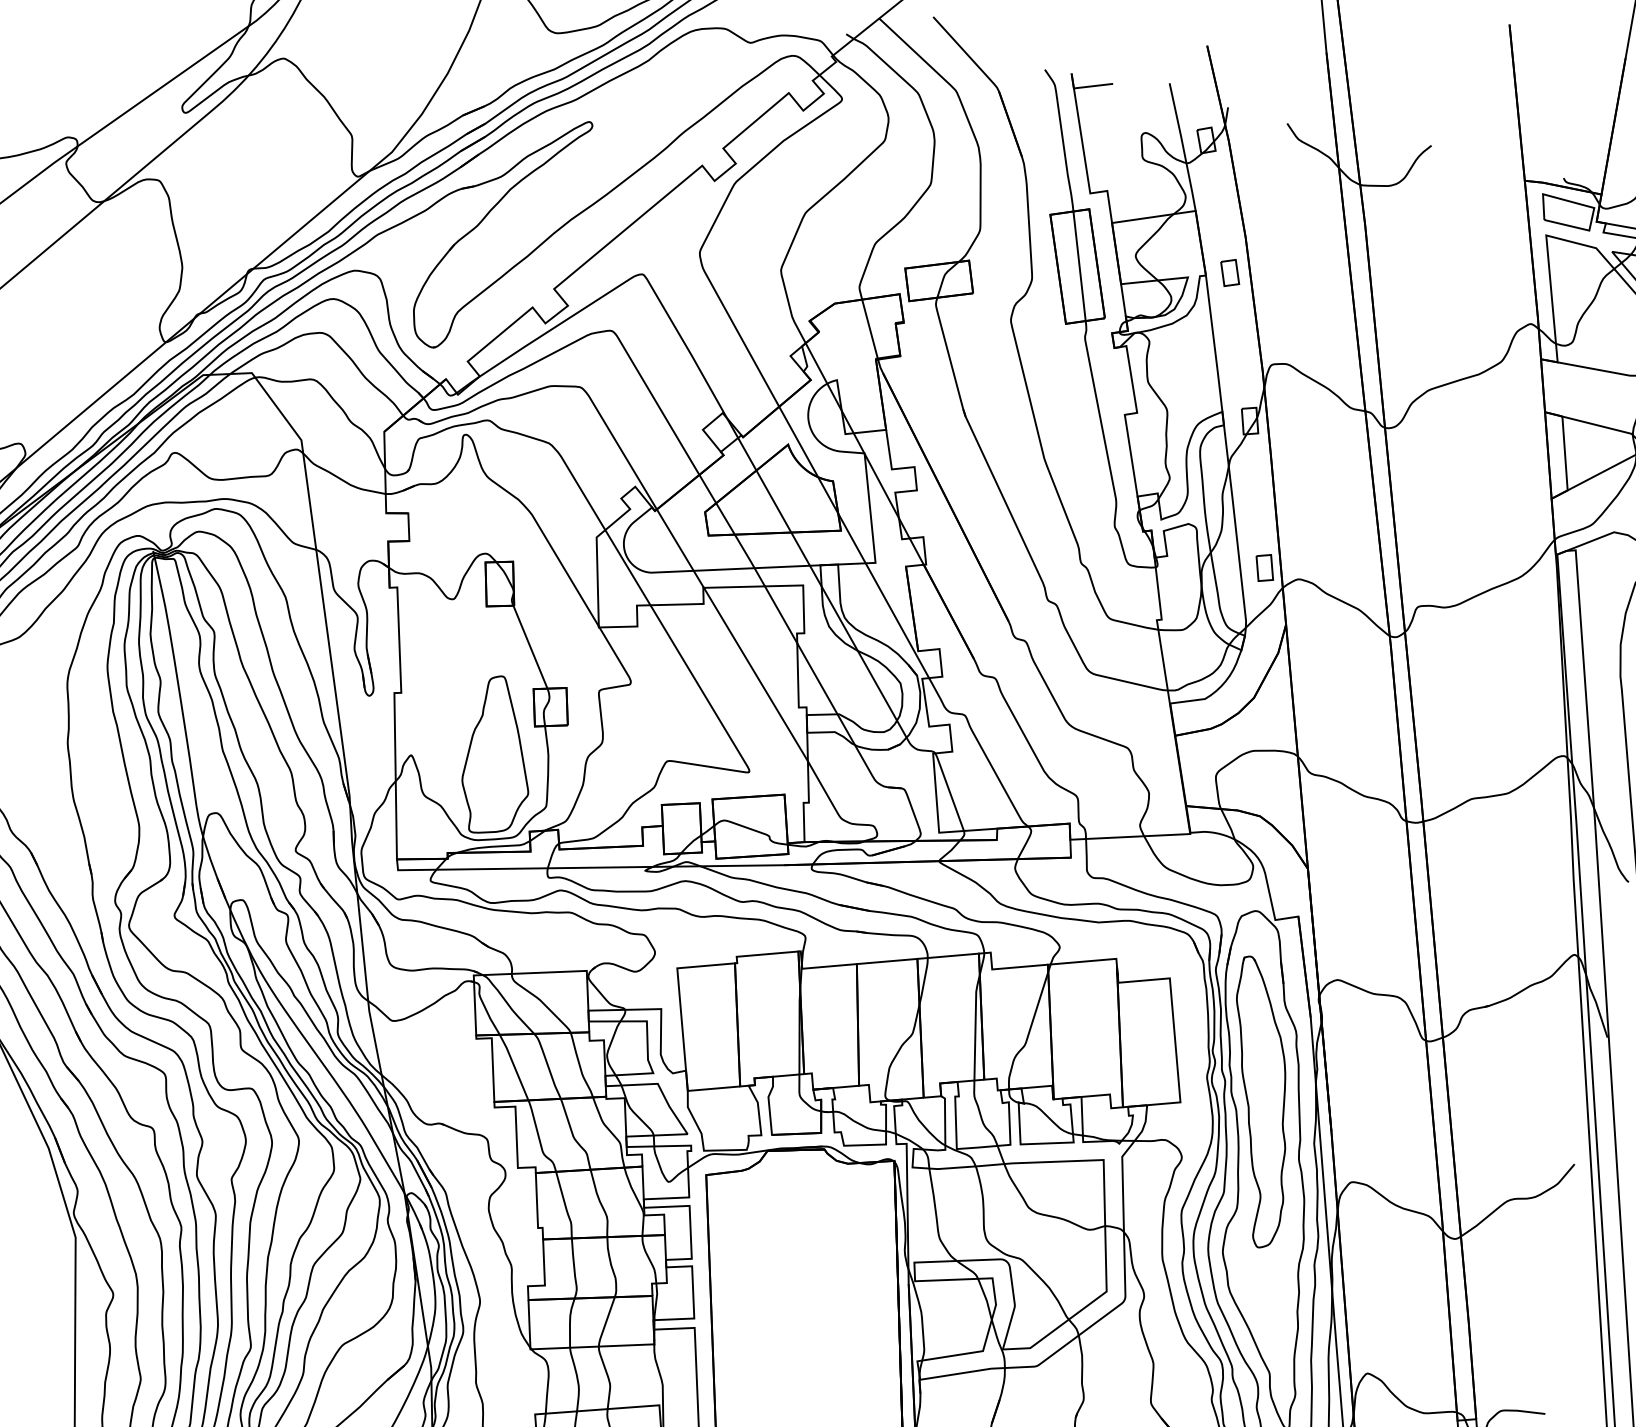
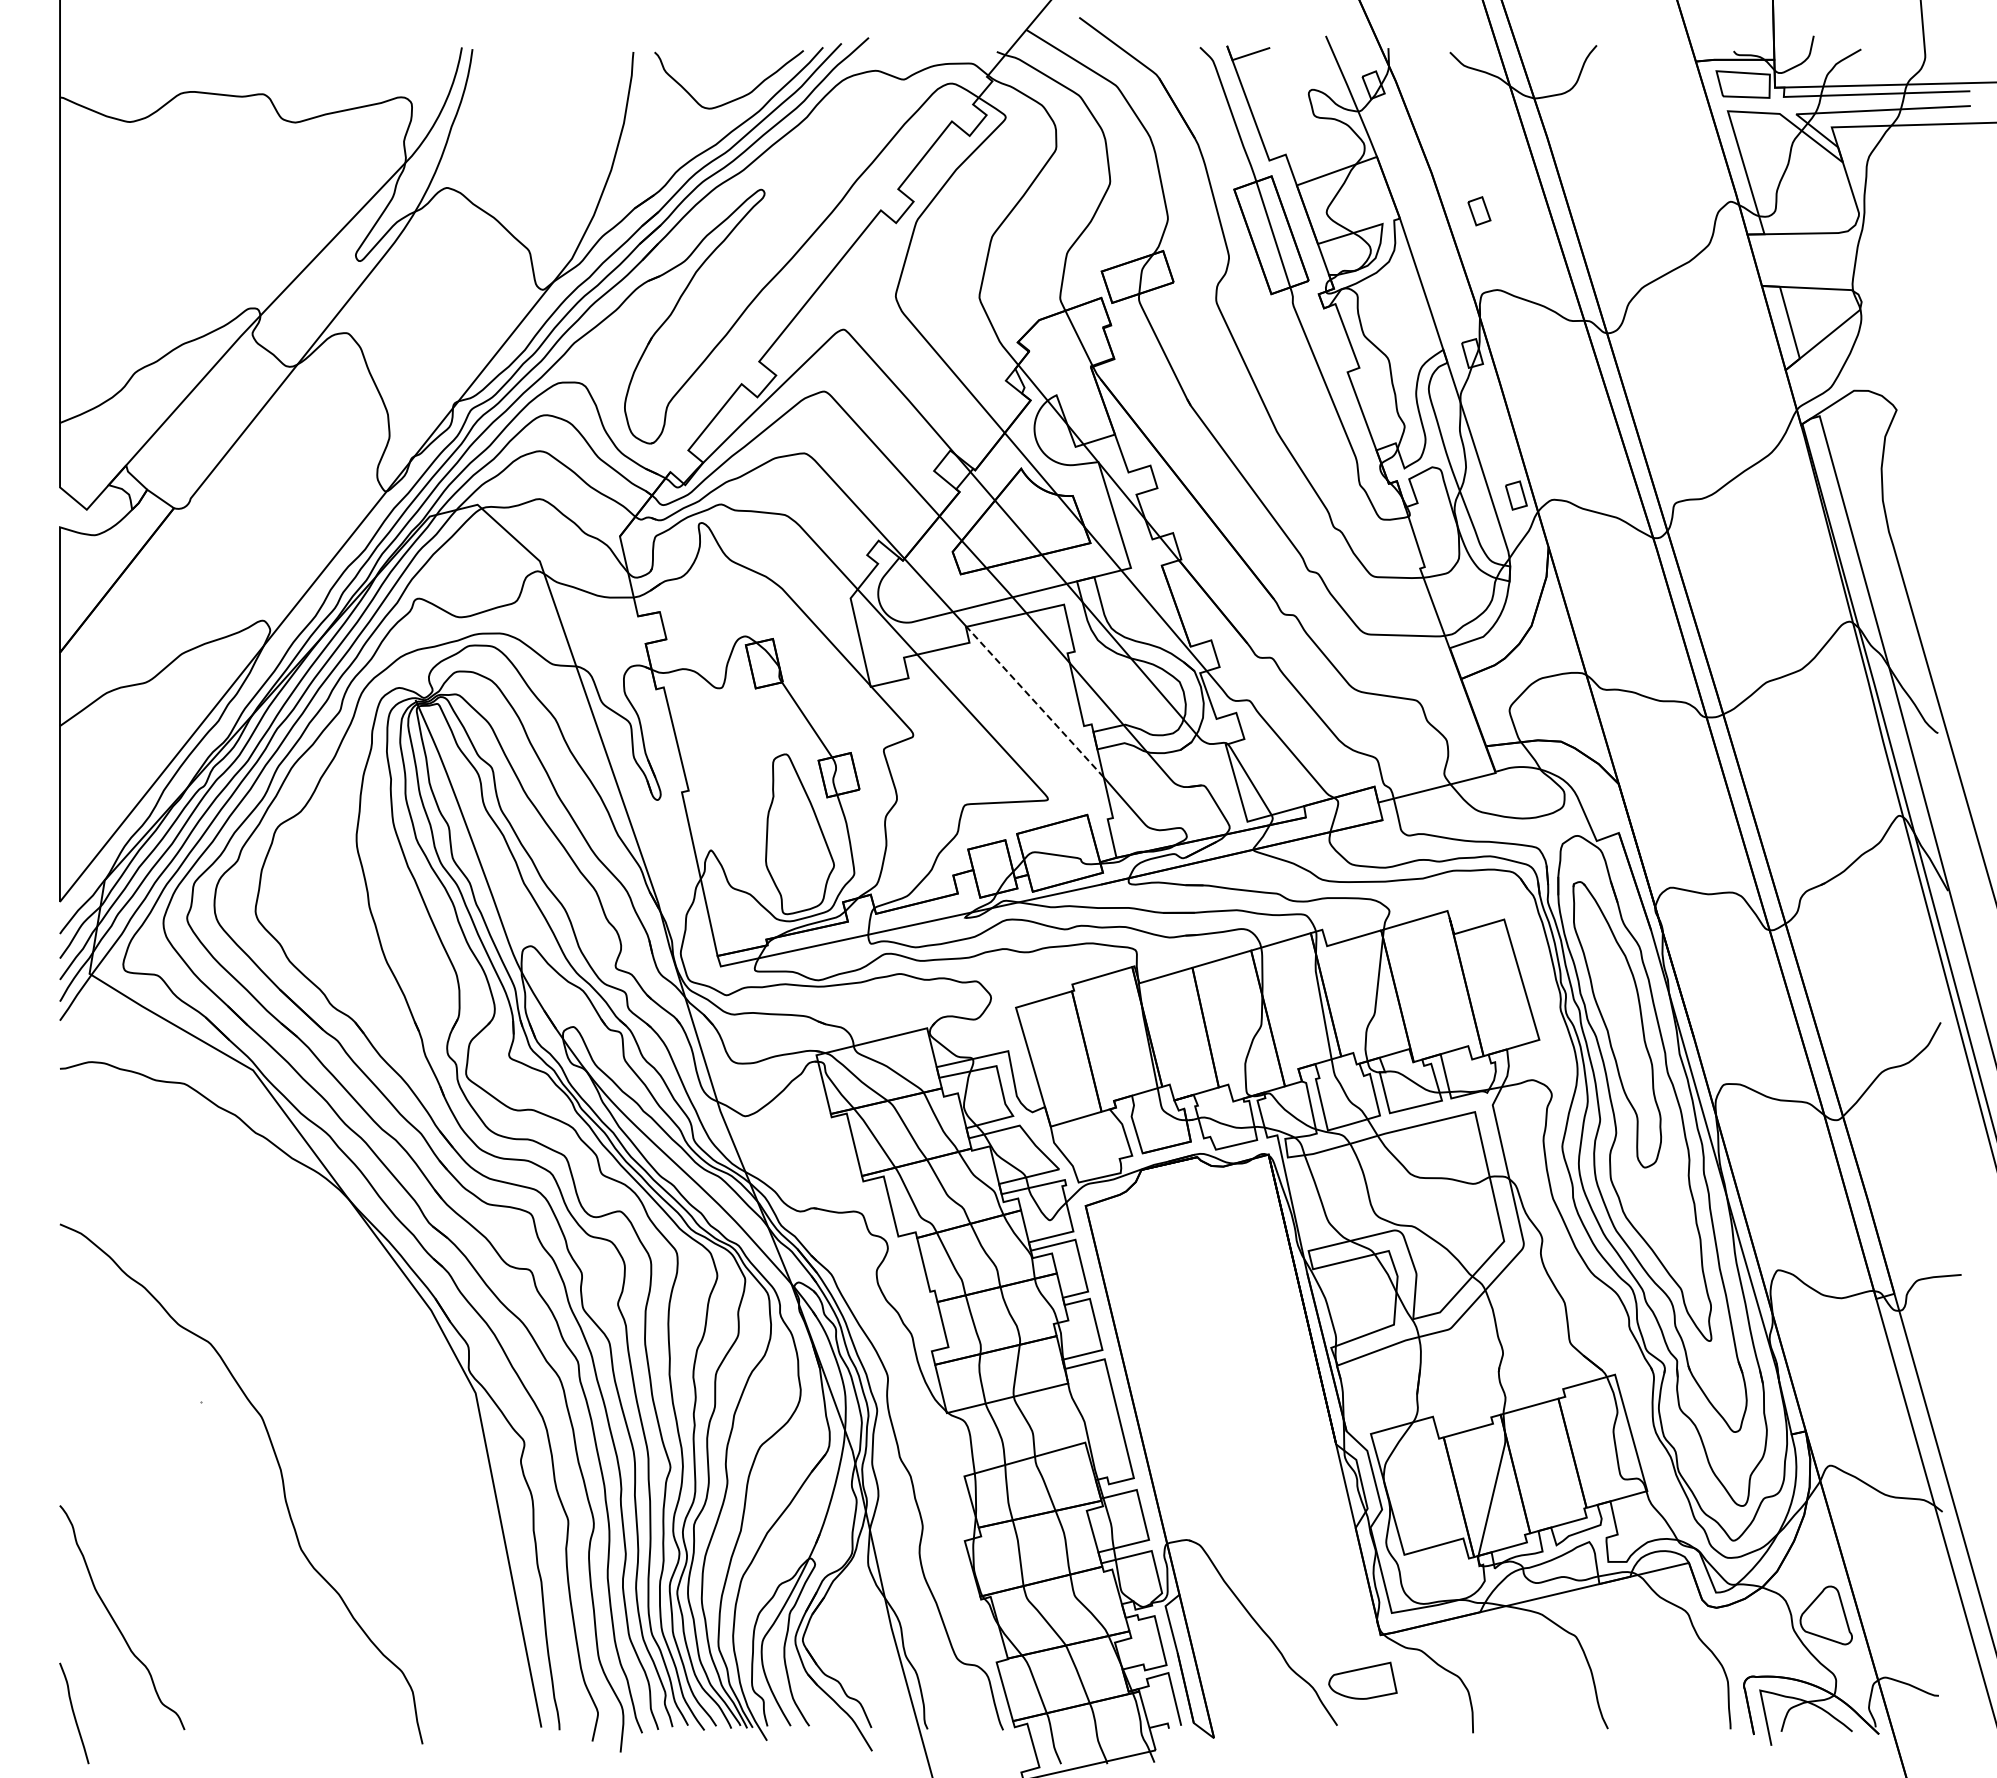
part: (1230, 273) -> (1479, 211), moved
line: (756, 675) -> (1035, 702), solid -> dashed

